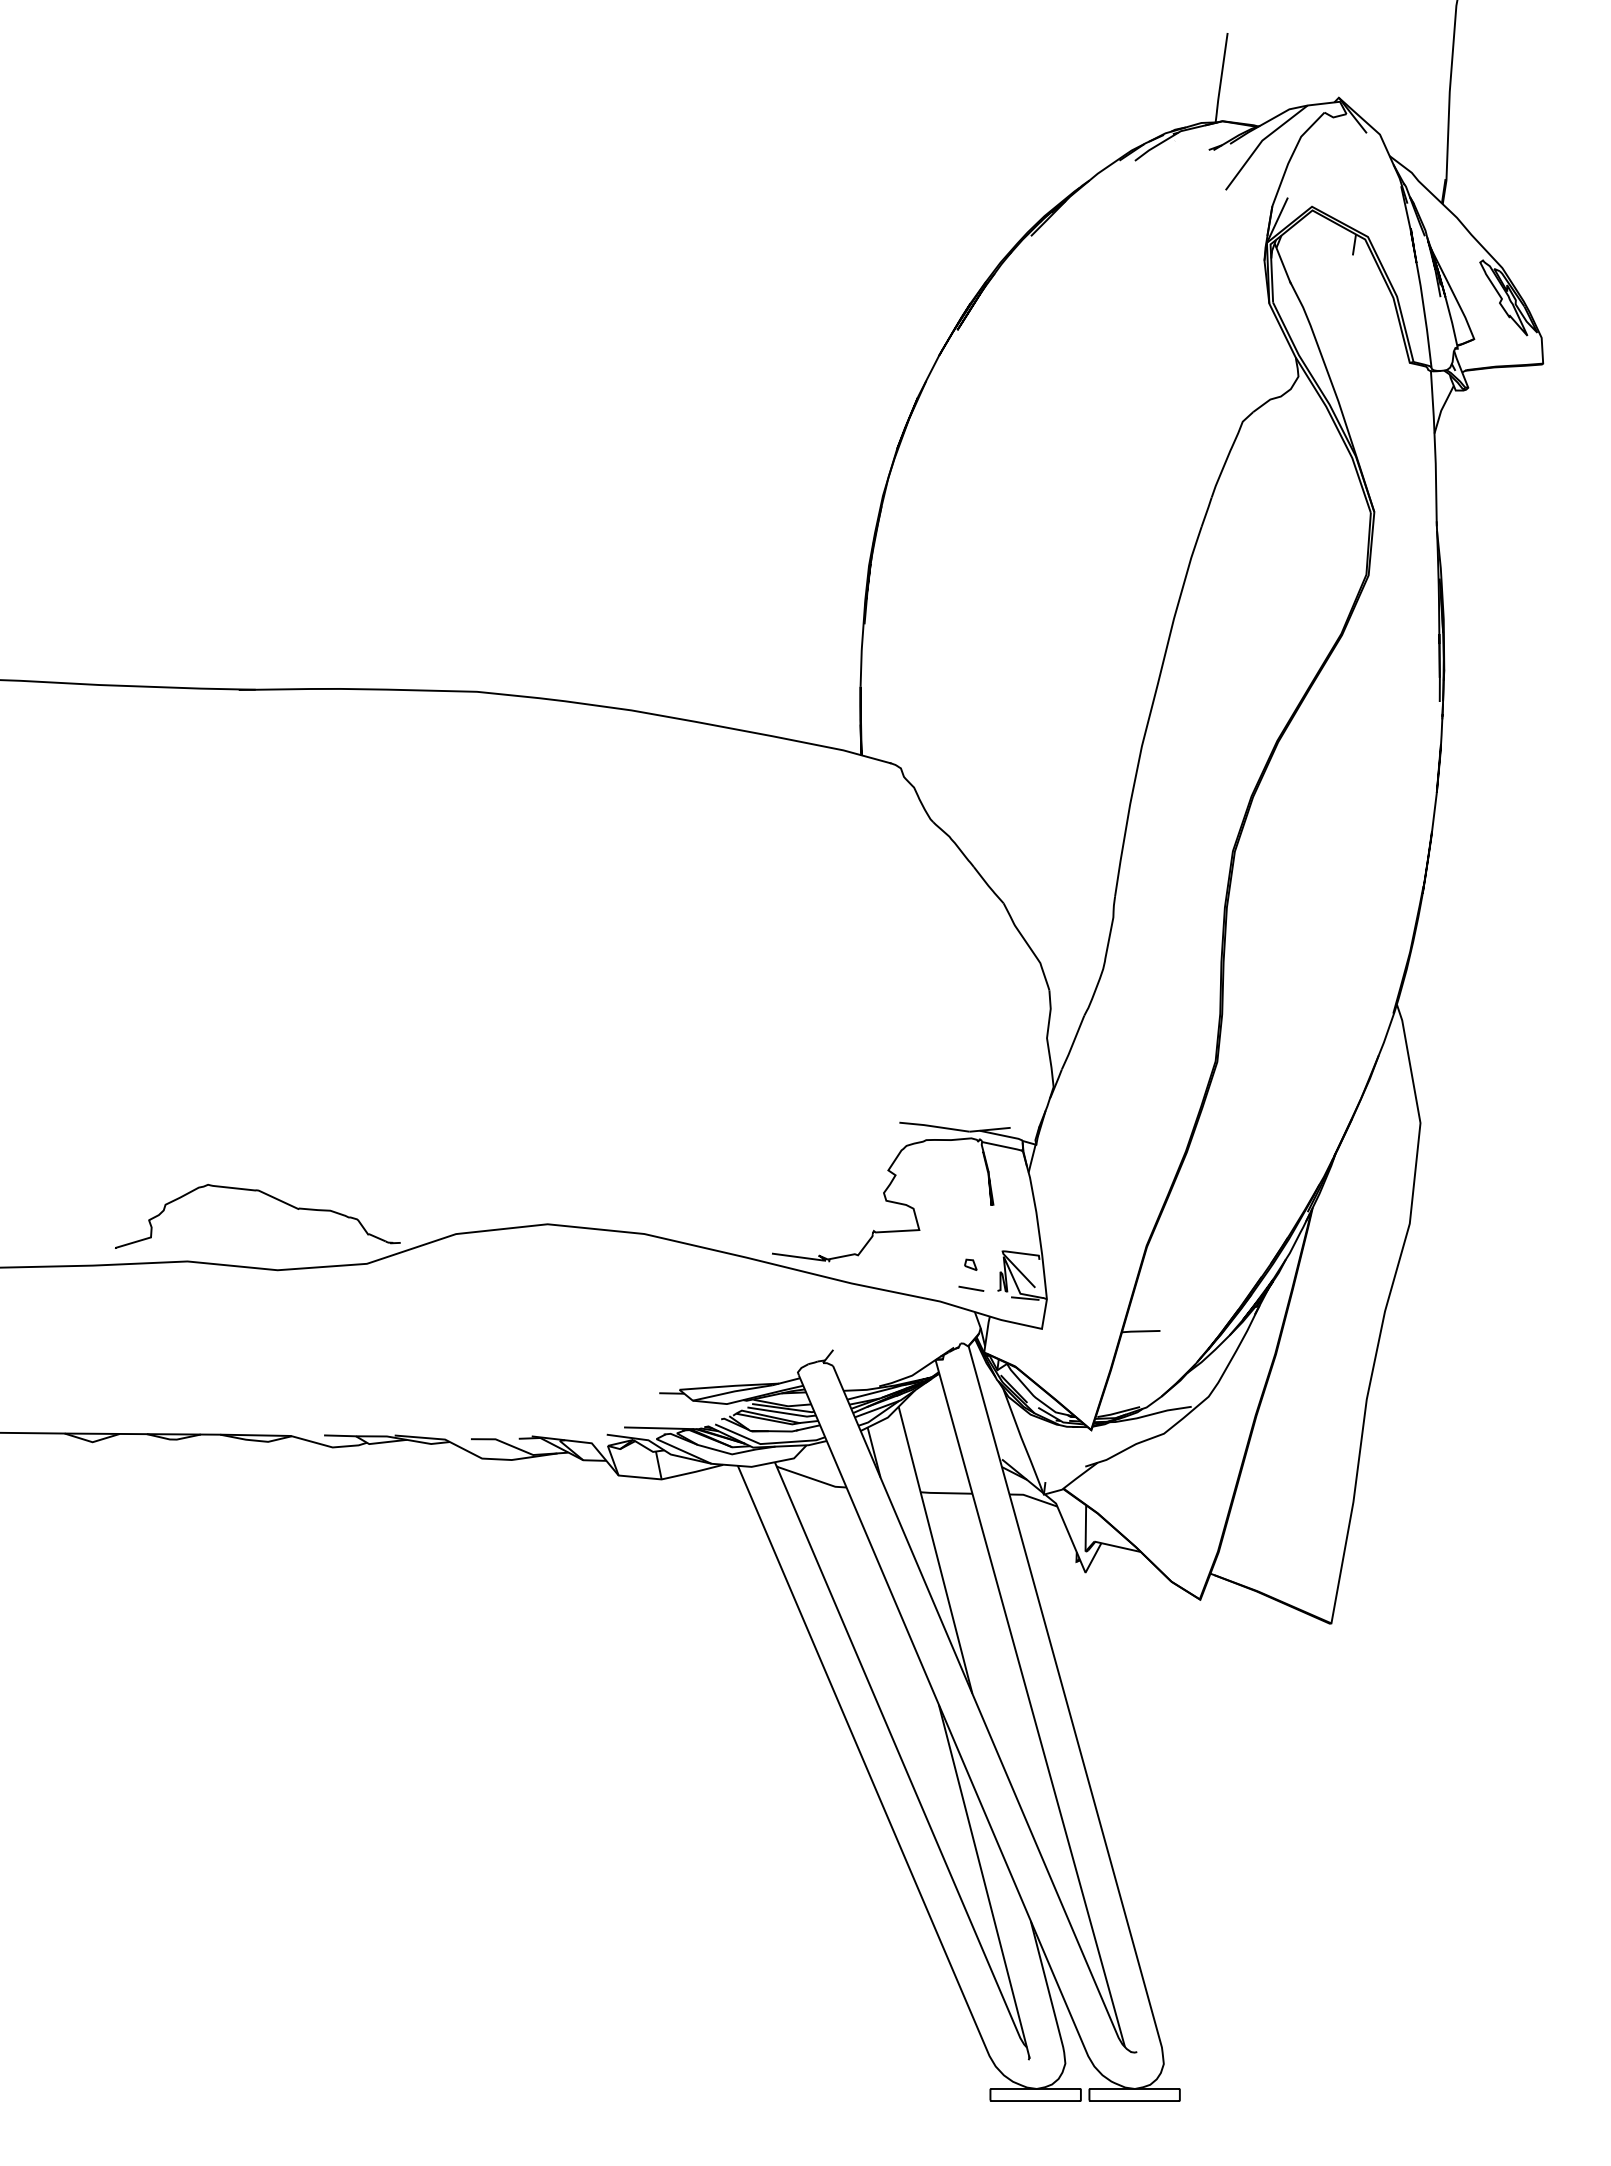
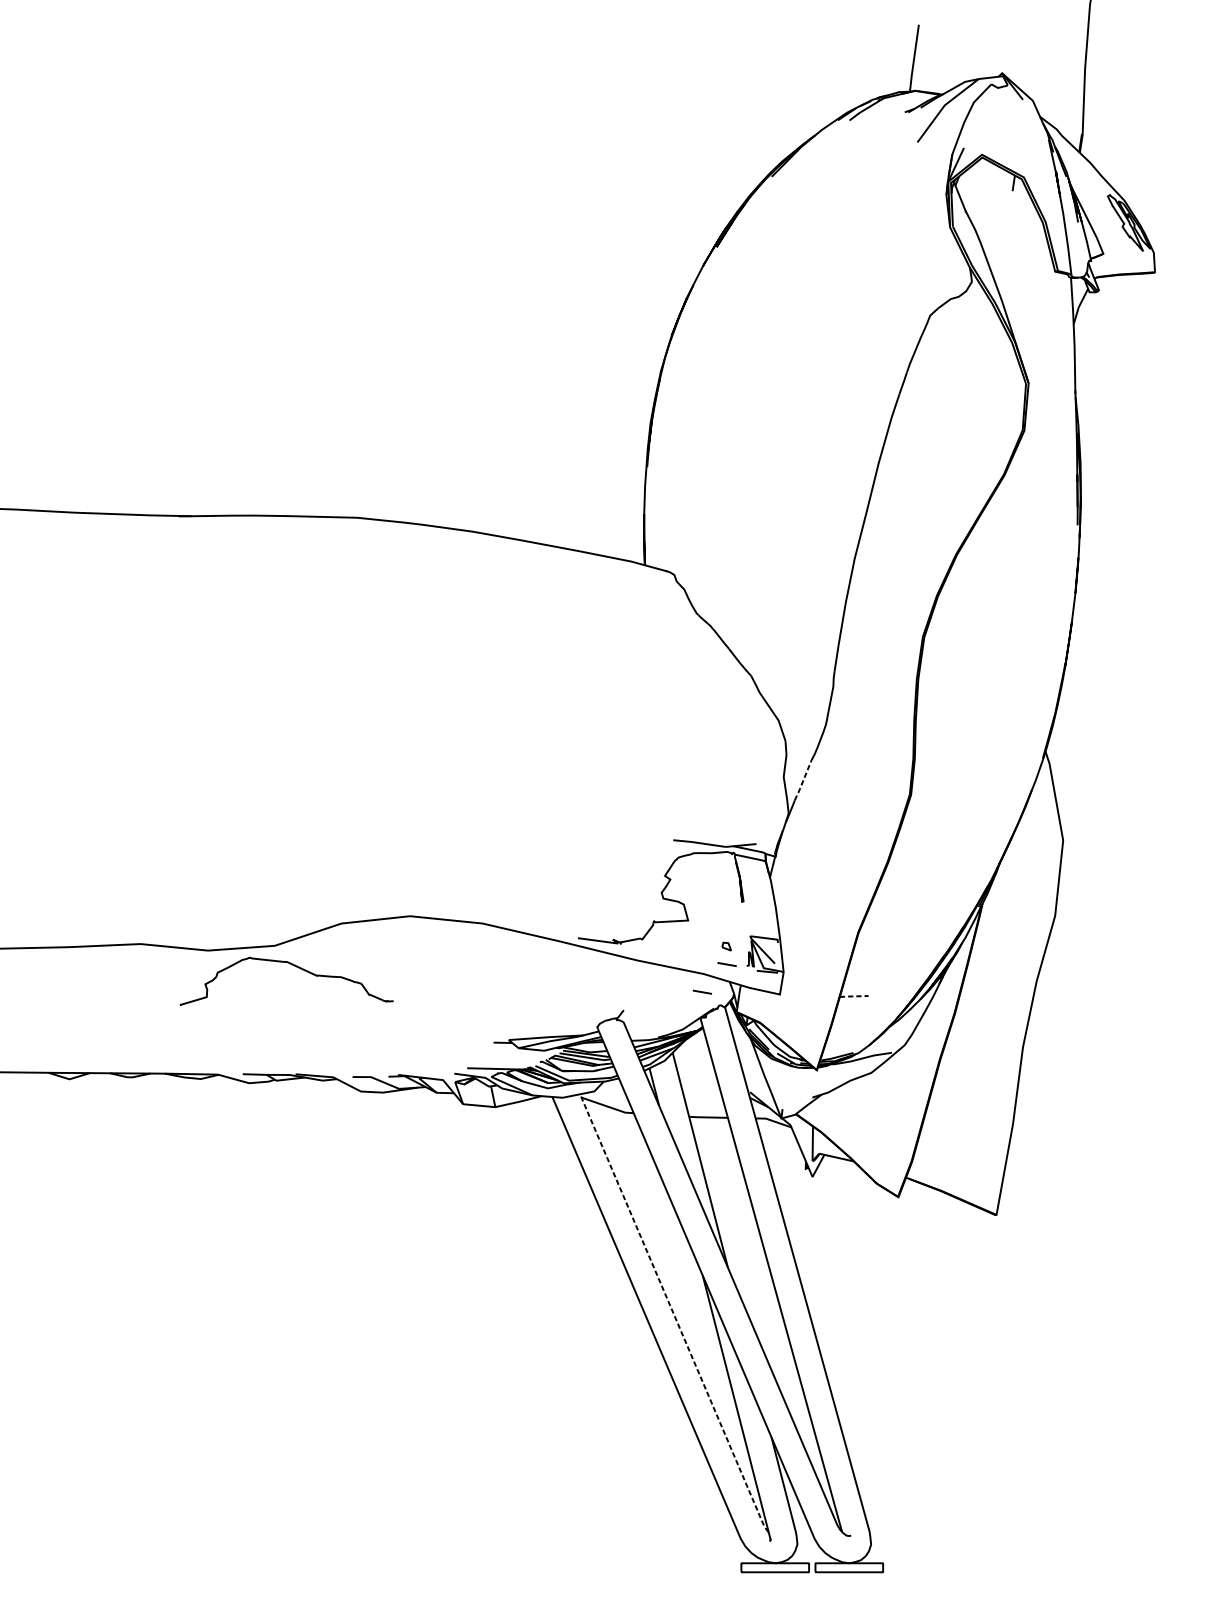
line: (1073, 1042) -> (803, 780), solid -> dashed
part: (268, 1196) -> (294, 966), moved
line: (938, 1325) -> (702, 991), added
line: (1140, 1331) -> (853, 996), solid -> dashed
line: (900, 1757) -> (674, 1315), solid -> dashed

